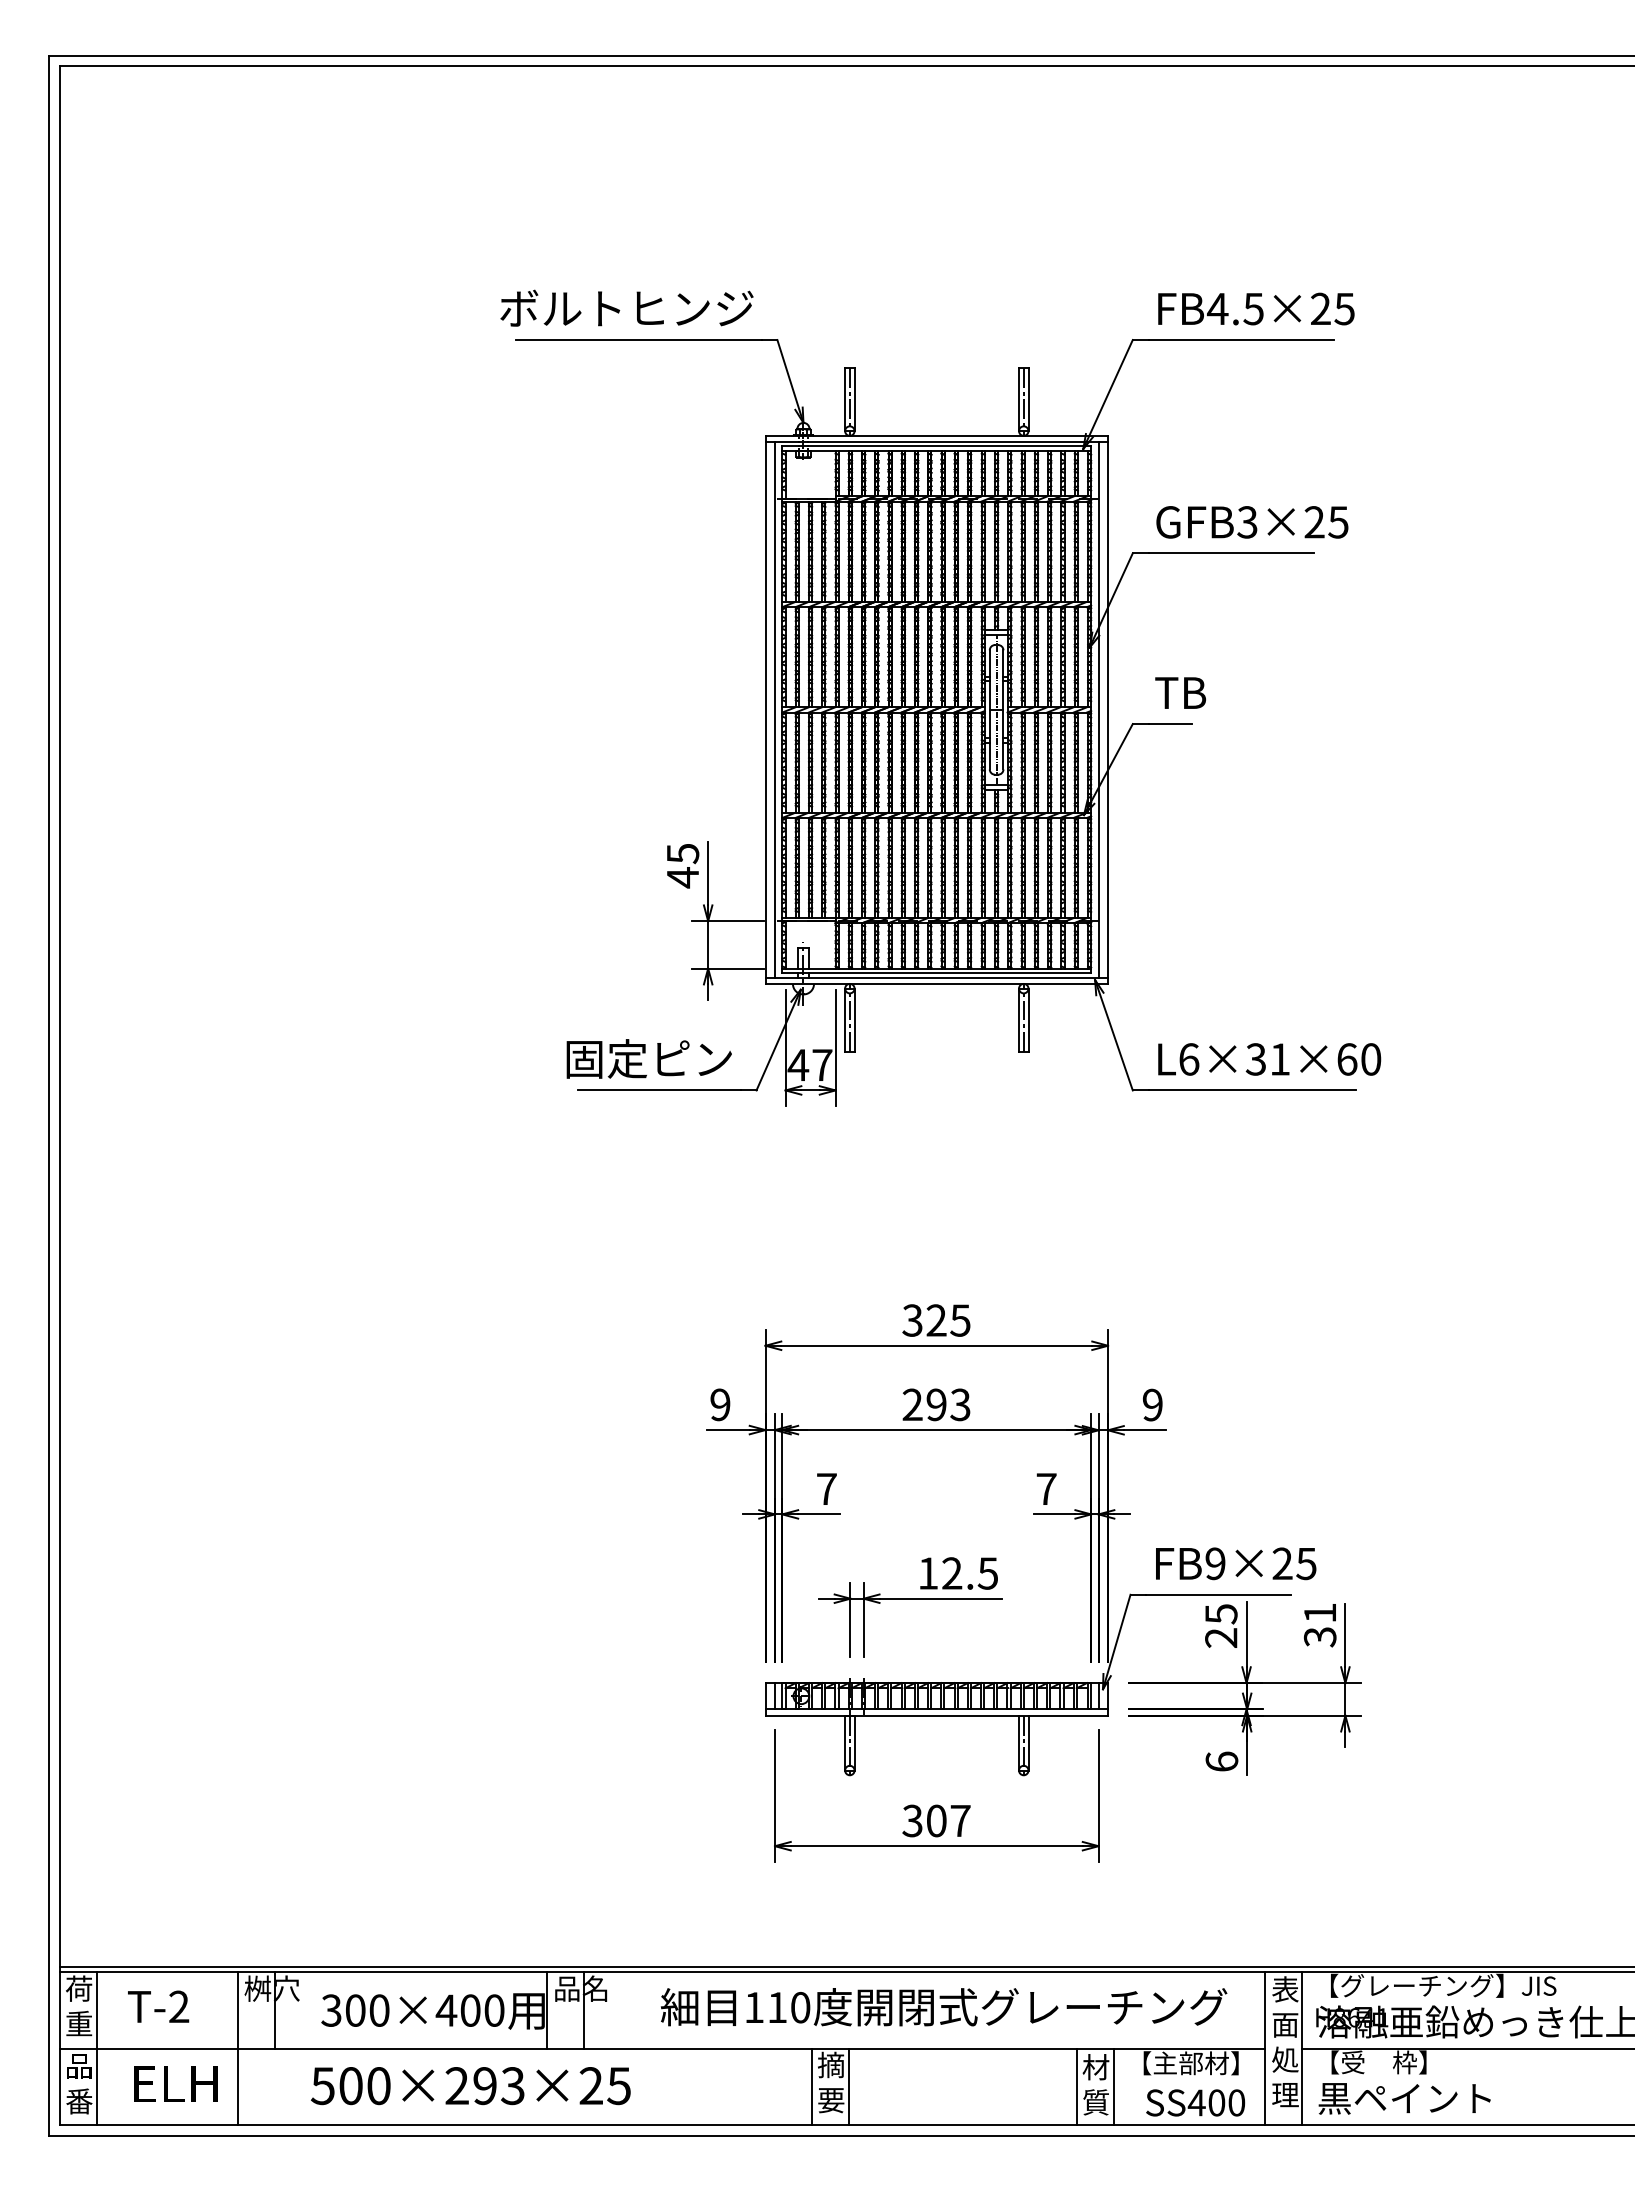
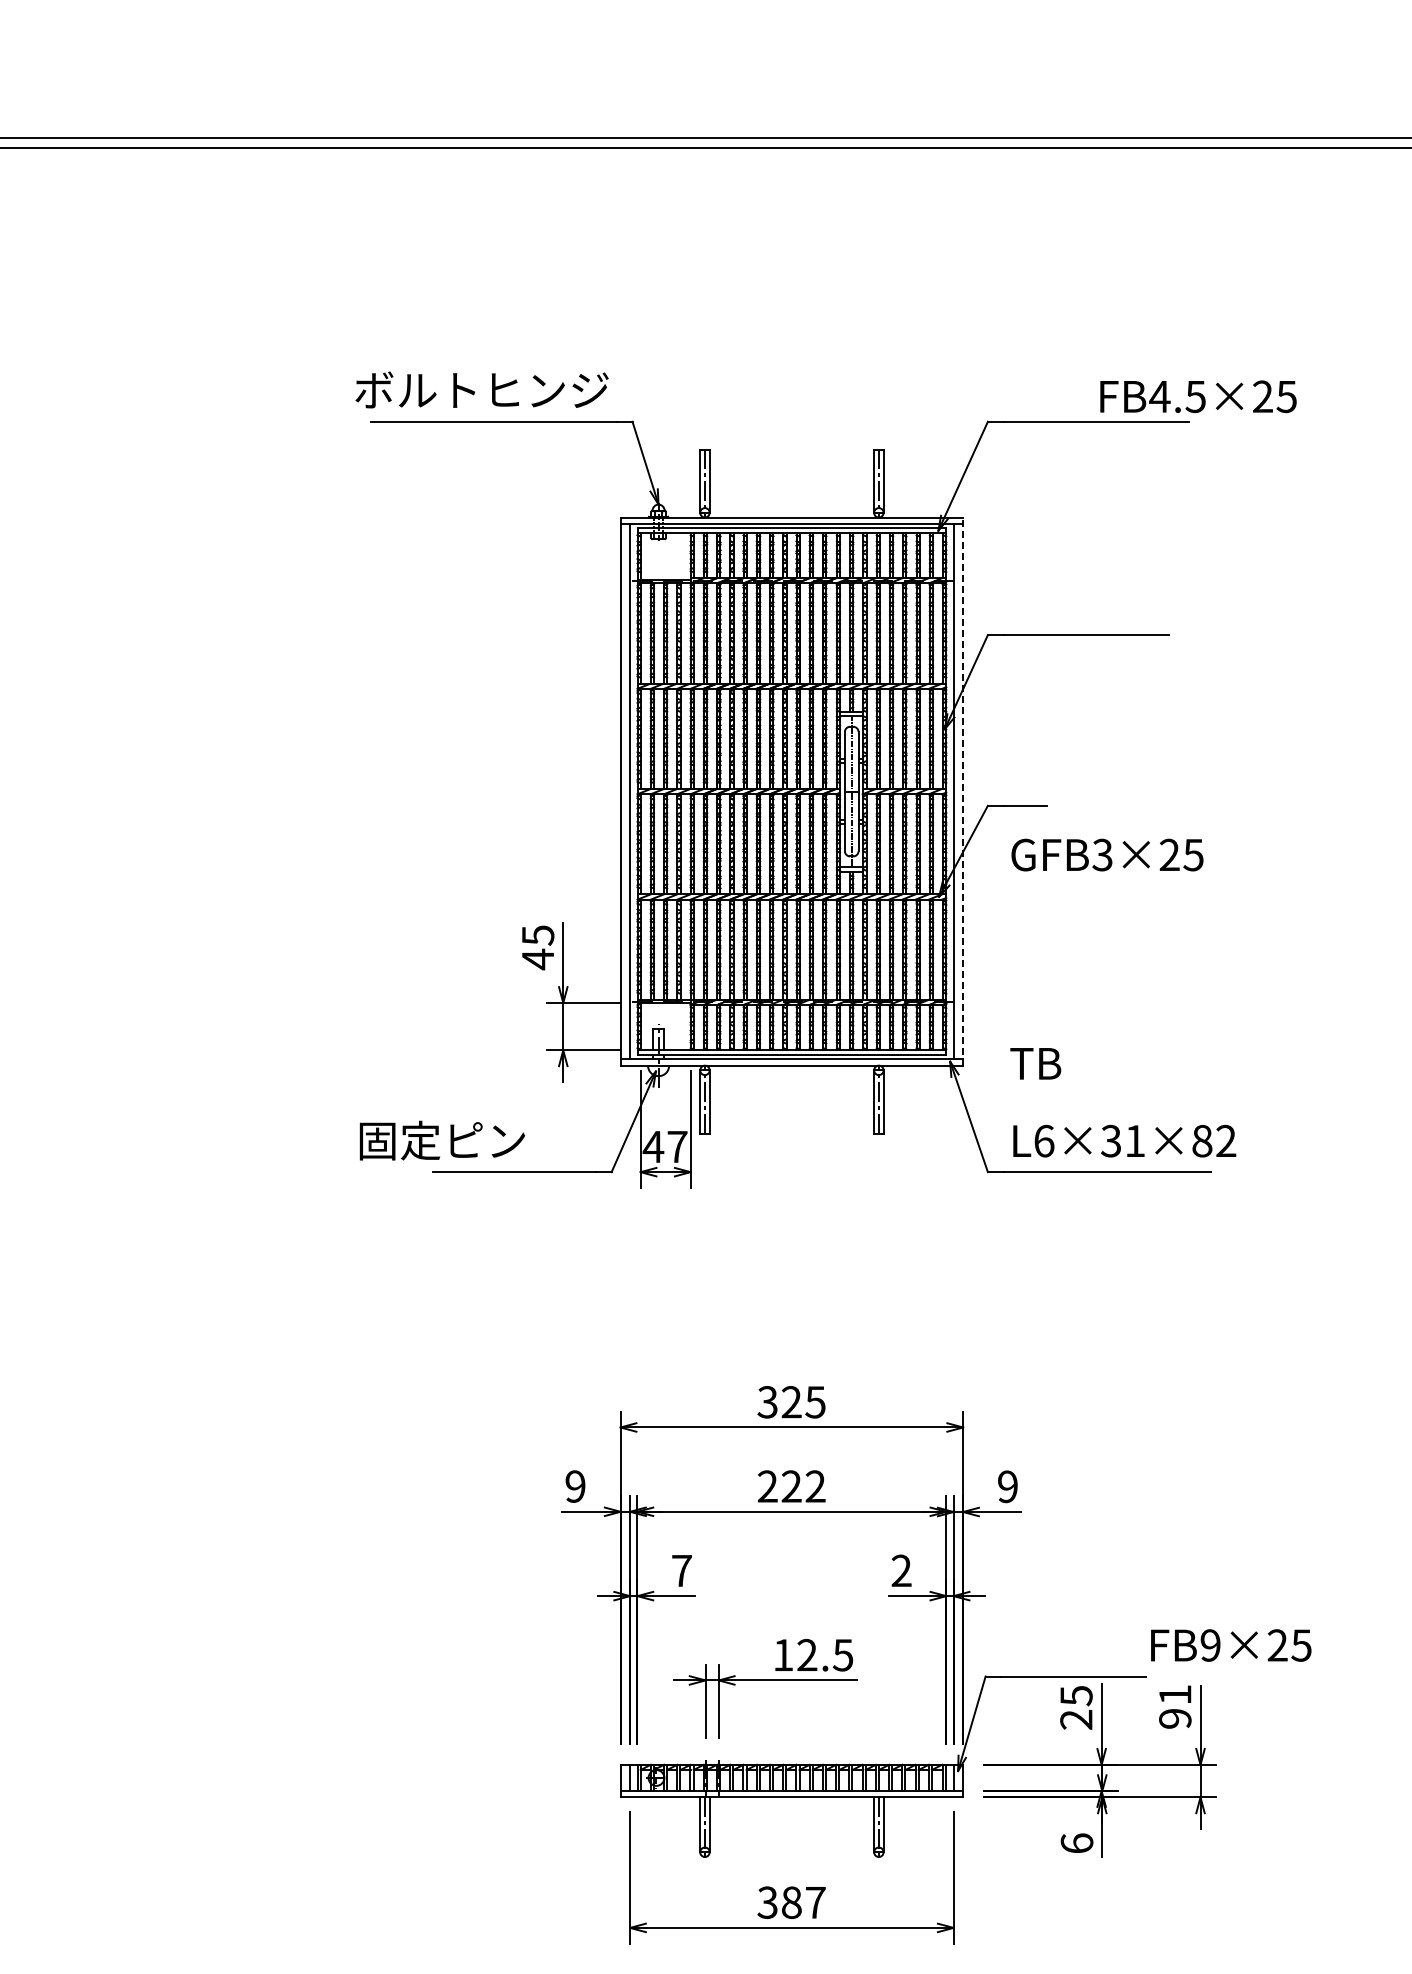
text: (1256, 308) -> (1198, 396), moved
text: (1252, 522) -> (1107, 855), moved
text: (1180, 692) -> (1035, 1063), moved
line: (1108, 709) -> (963, 791), solid -> dashed
text: (648, 1058) -> (441, 1140), moved
text: (1359, 1059) -> (1214, 1141), L6×31×60 -> L6×31×82
text: (948, 1405) -> (803, 1487), 293 -> 222
text: (1046, 1488) -> (901, 1570), 7 -> 2
text: (1236, 1563) -> (1231, 1645), moved
text: (1320, 1637) -> (1175, 1719), 31 -> 91
text: (936, 1820) -> (791, 1902), 307 -> 387

